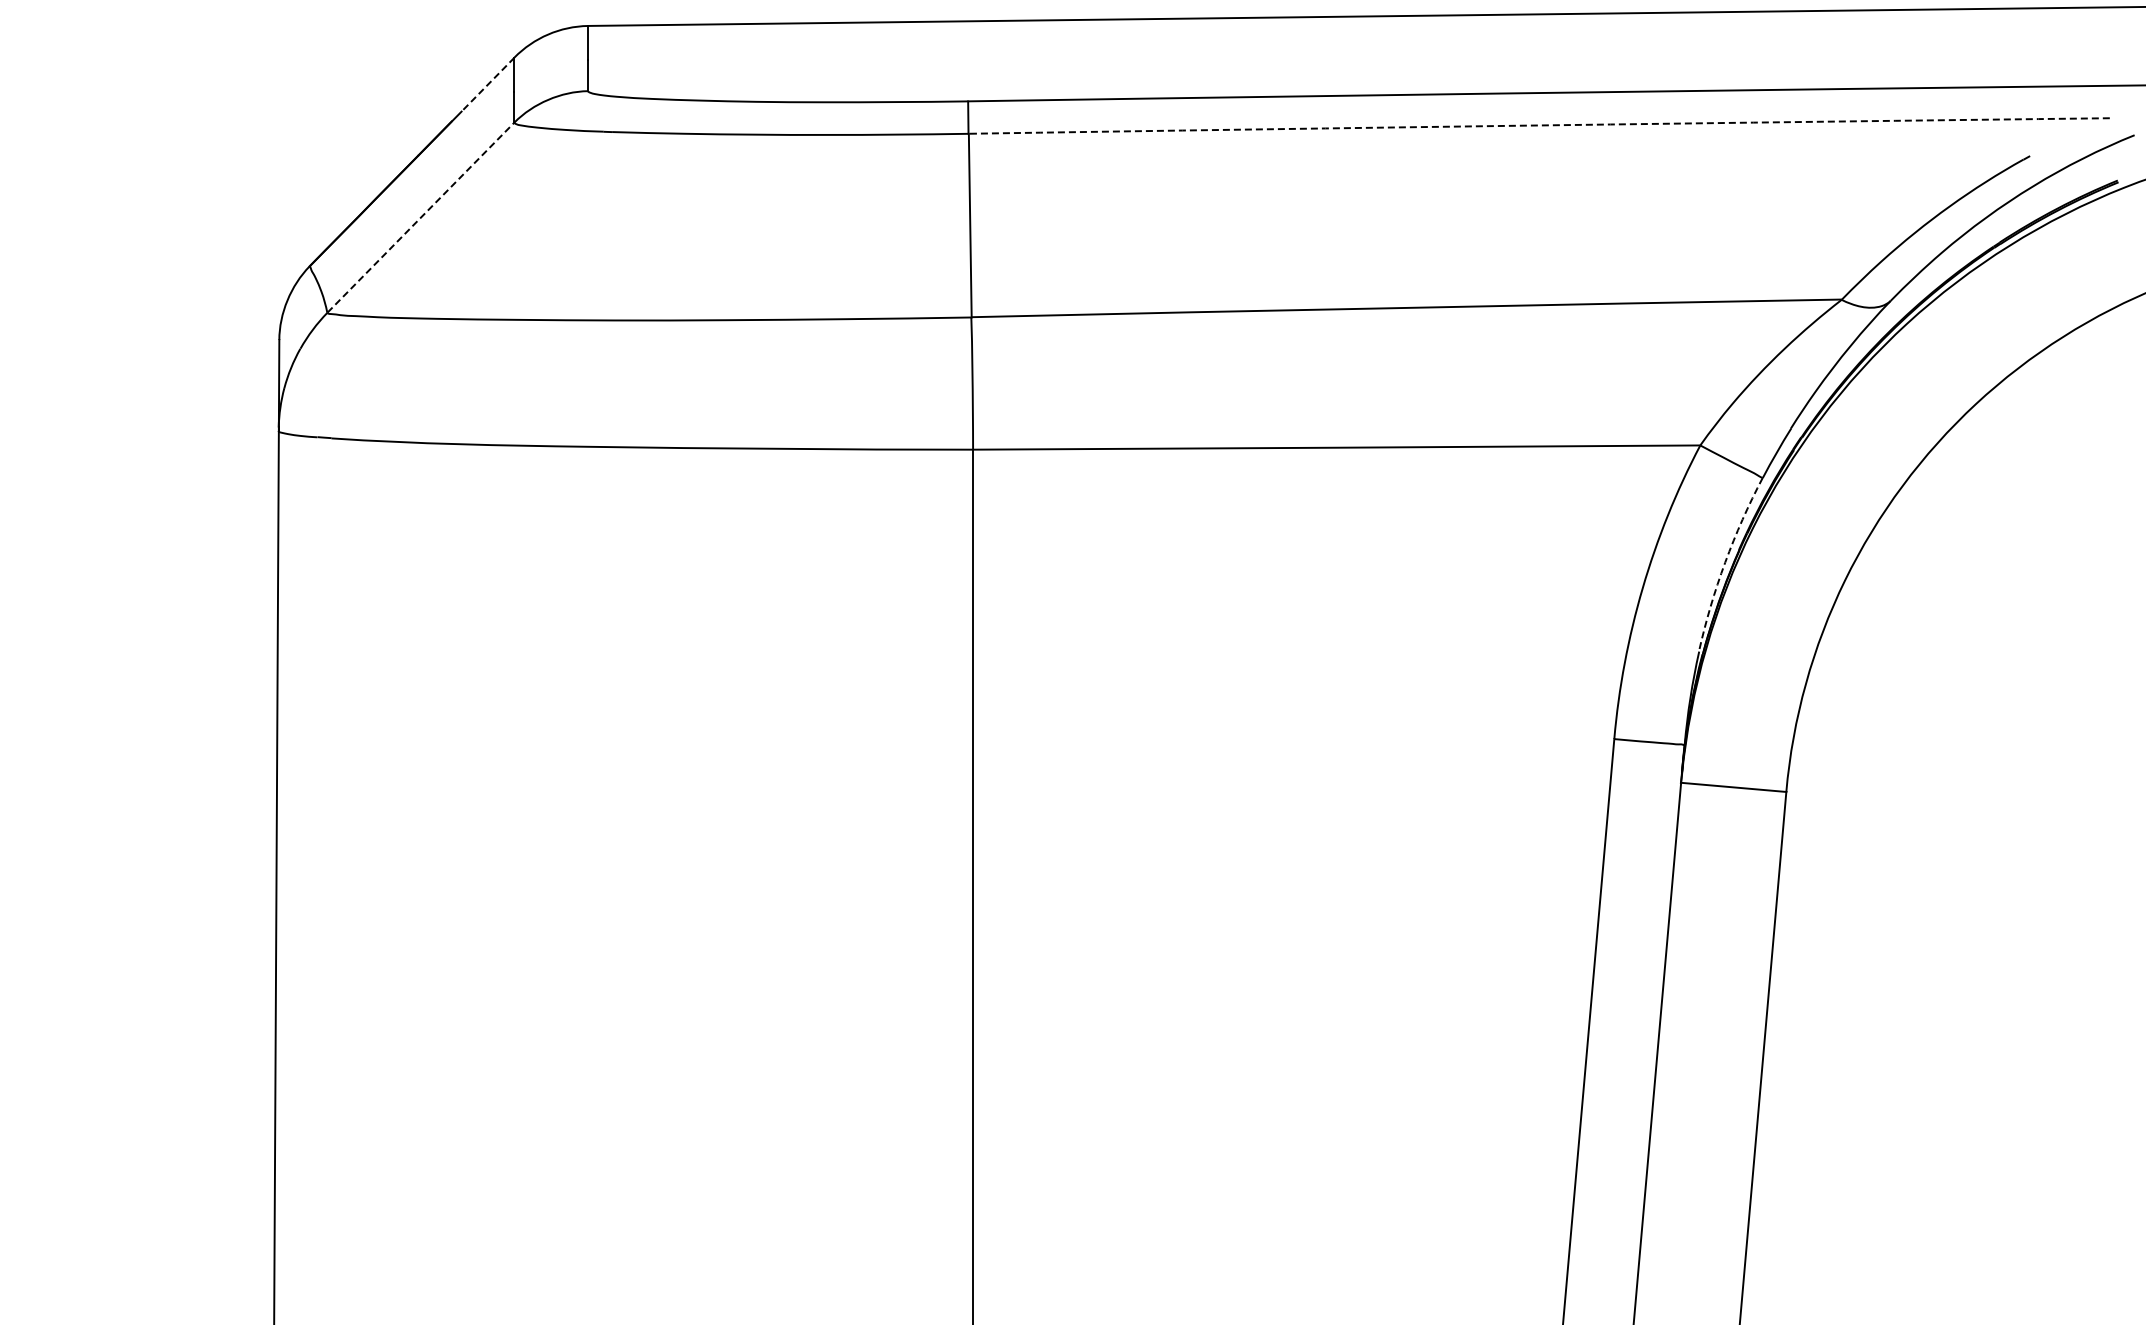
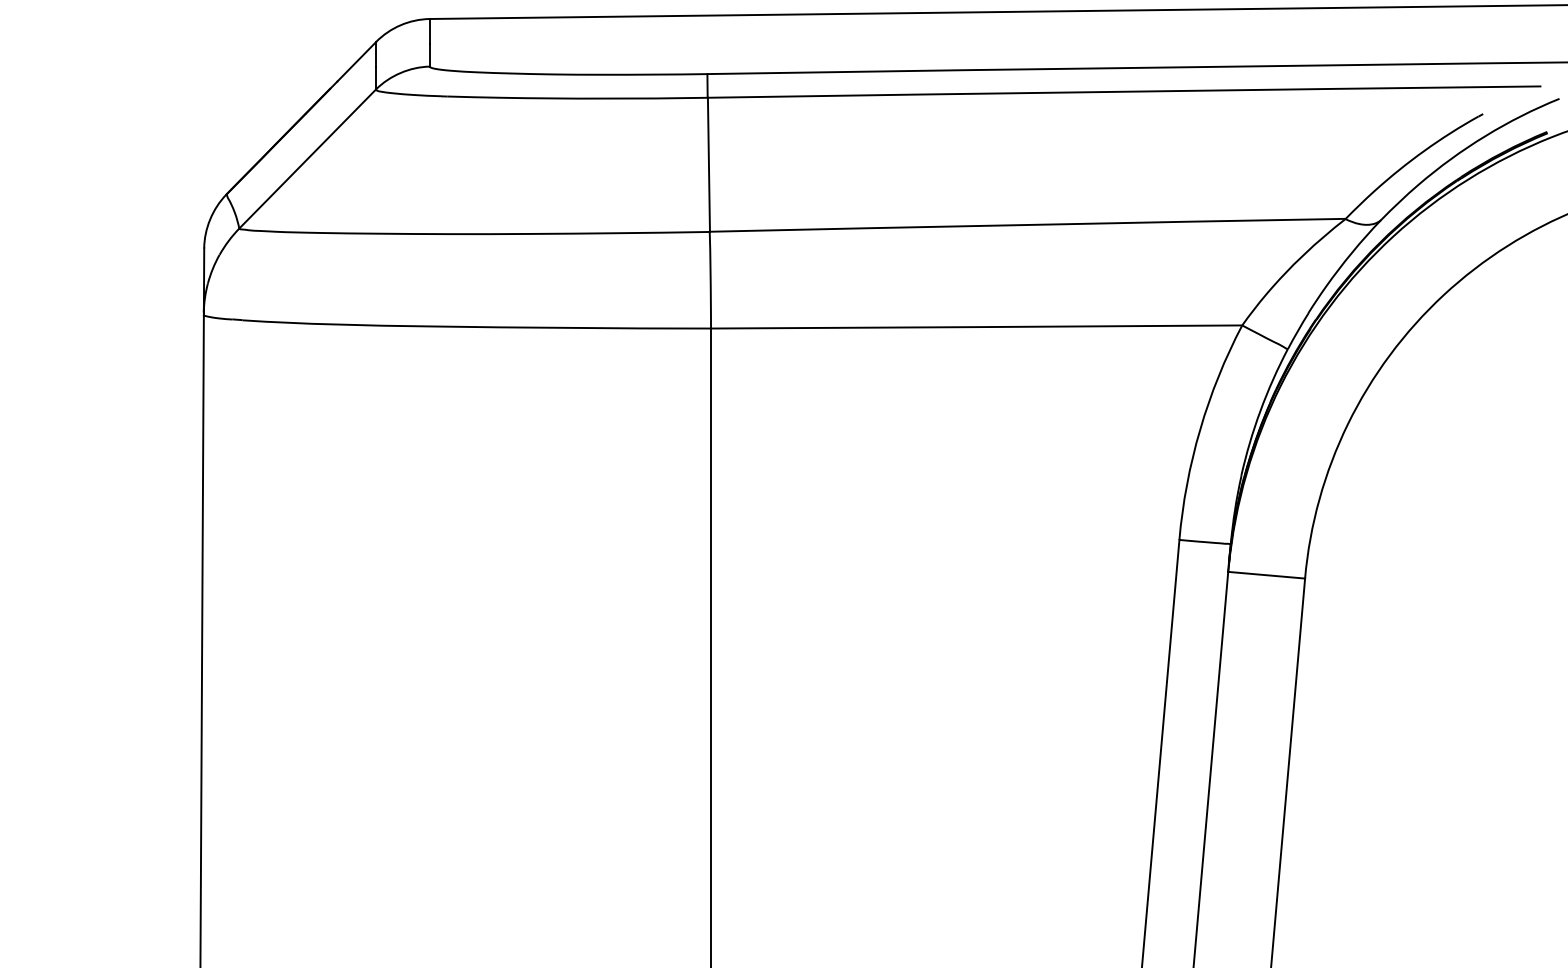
line: (488, 84) -> (357, 61), dashed -> solid
arc: (1539, 125) -> (1124, 91), dashed -> solid
line: (421, 217) -> (308, 158), dashed -> solid
arc: (1725, 562) -> (1260, 410), dashed -> solid

